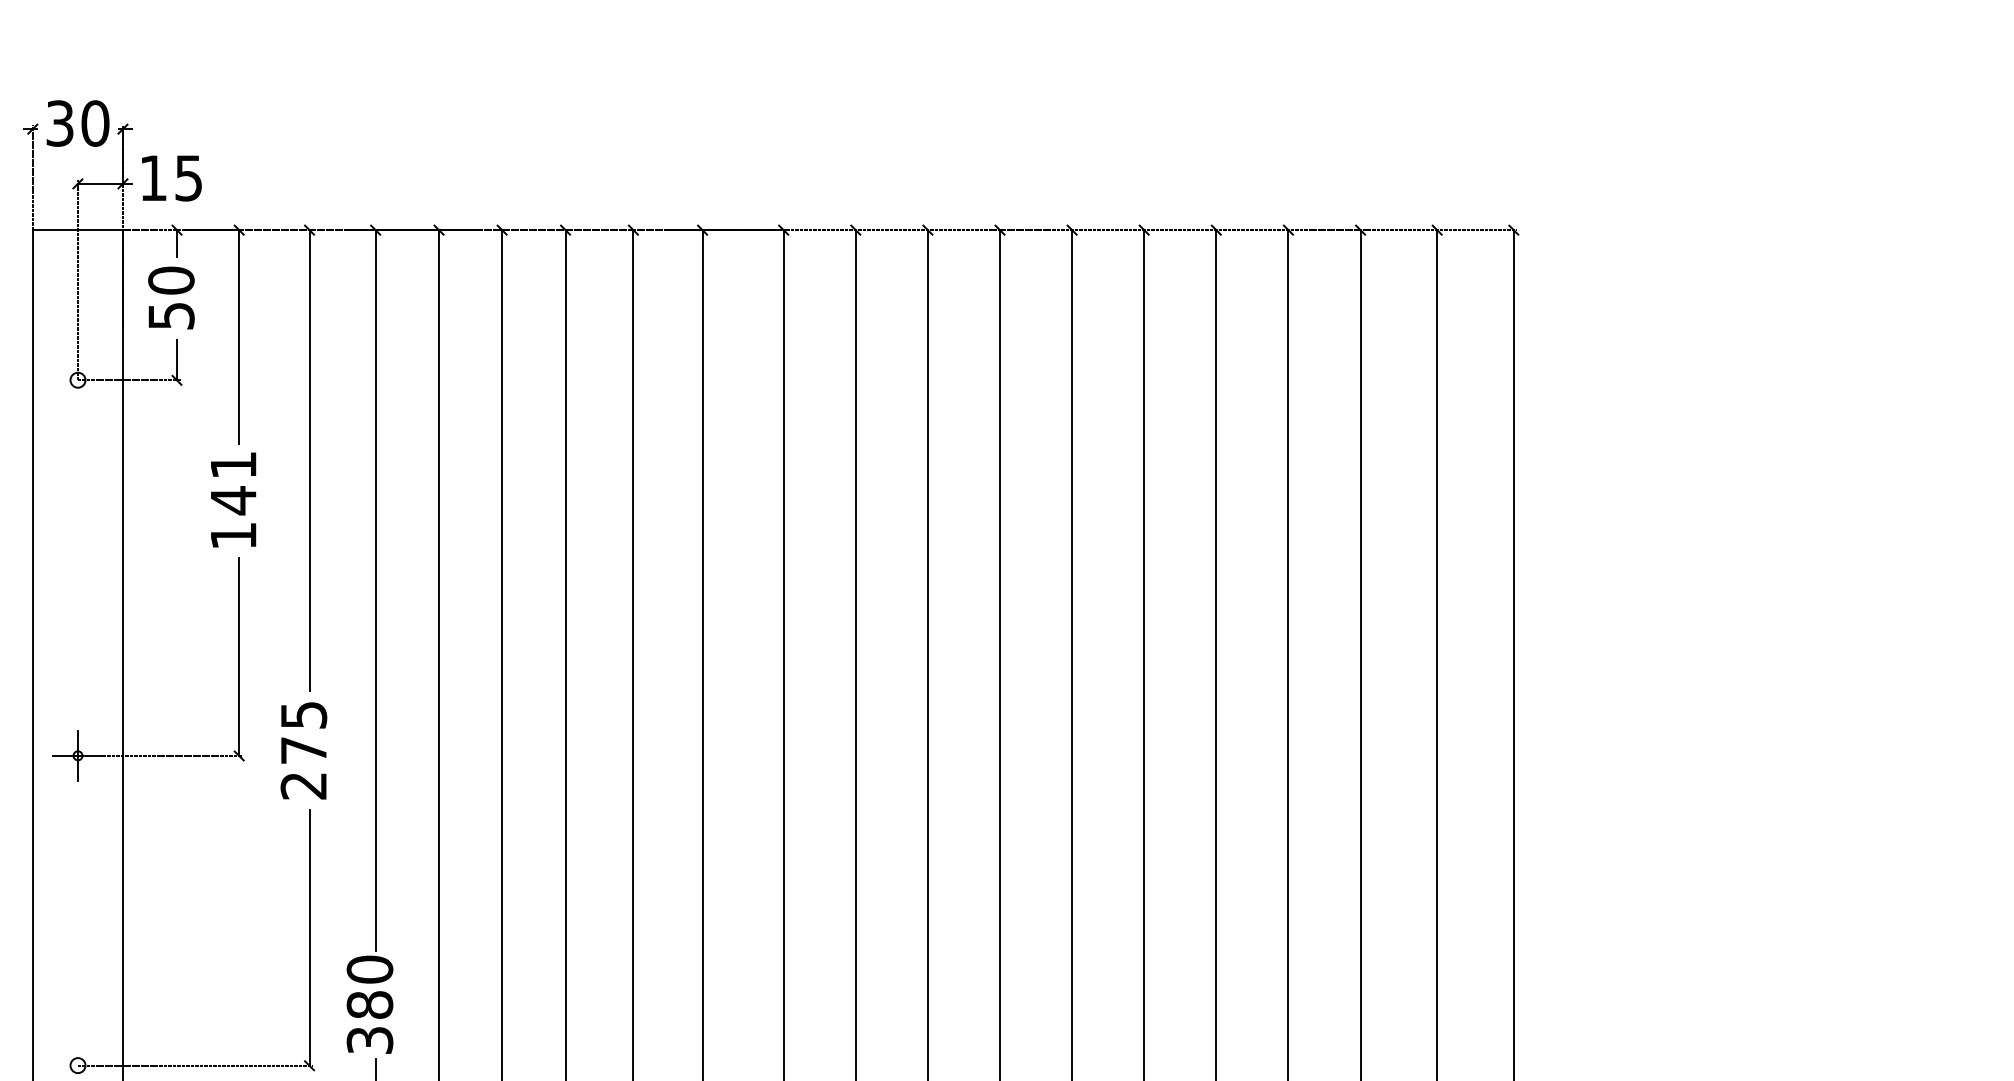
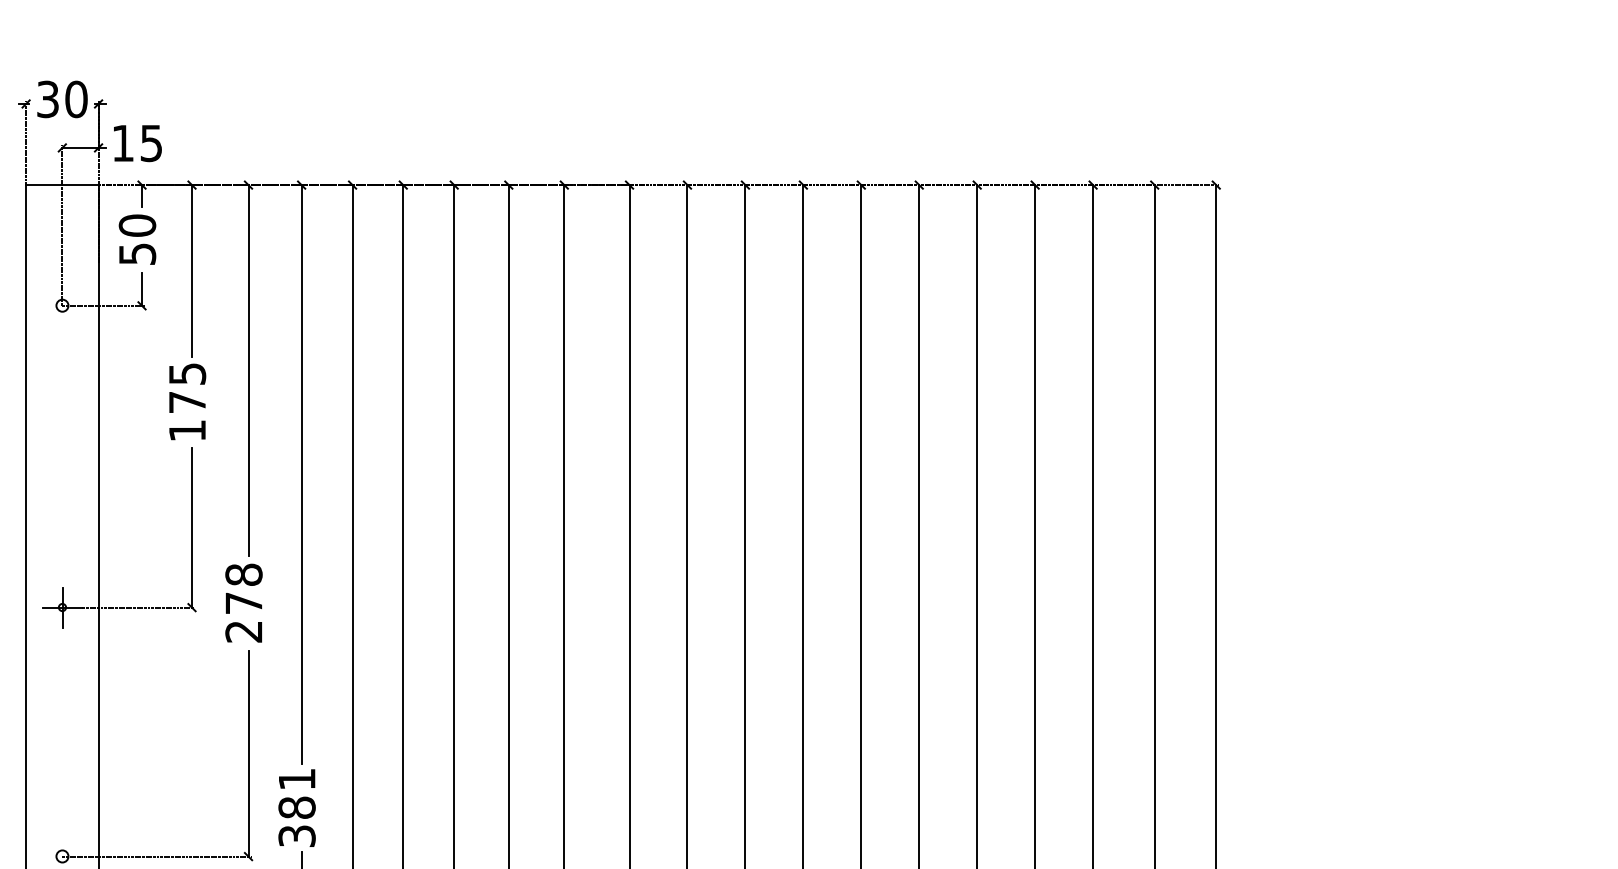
text: (233, 483) -> (187, 388), 141 -> 175
text: (303, 714) -> (243, 574), 275 -> 278
text: (369, 969) -> (296, 779), 380 -> 381

